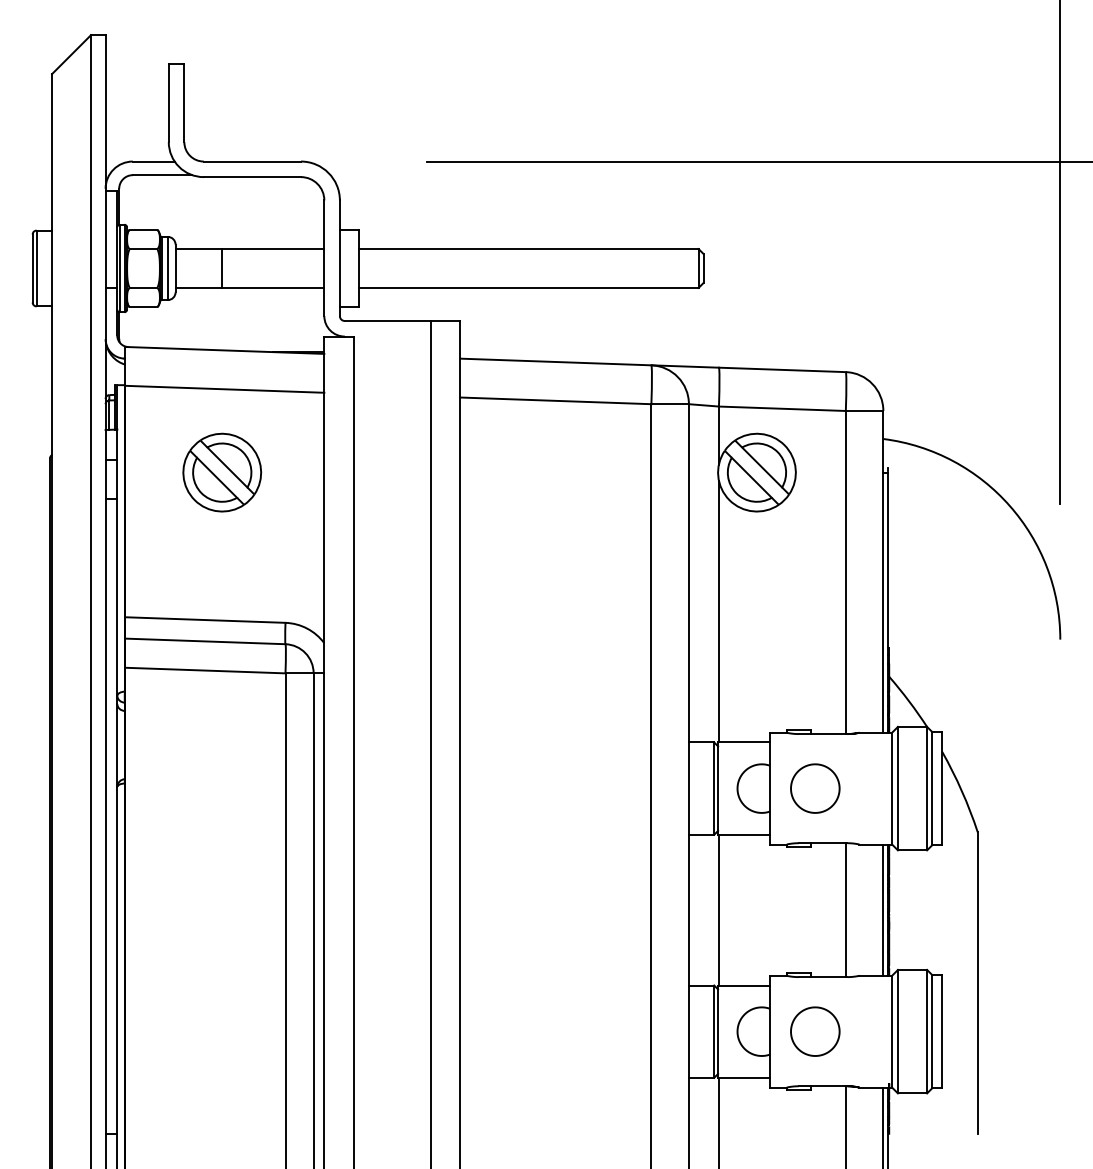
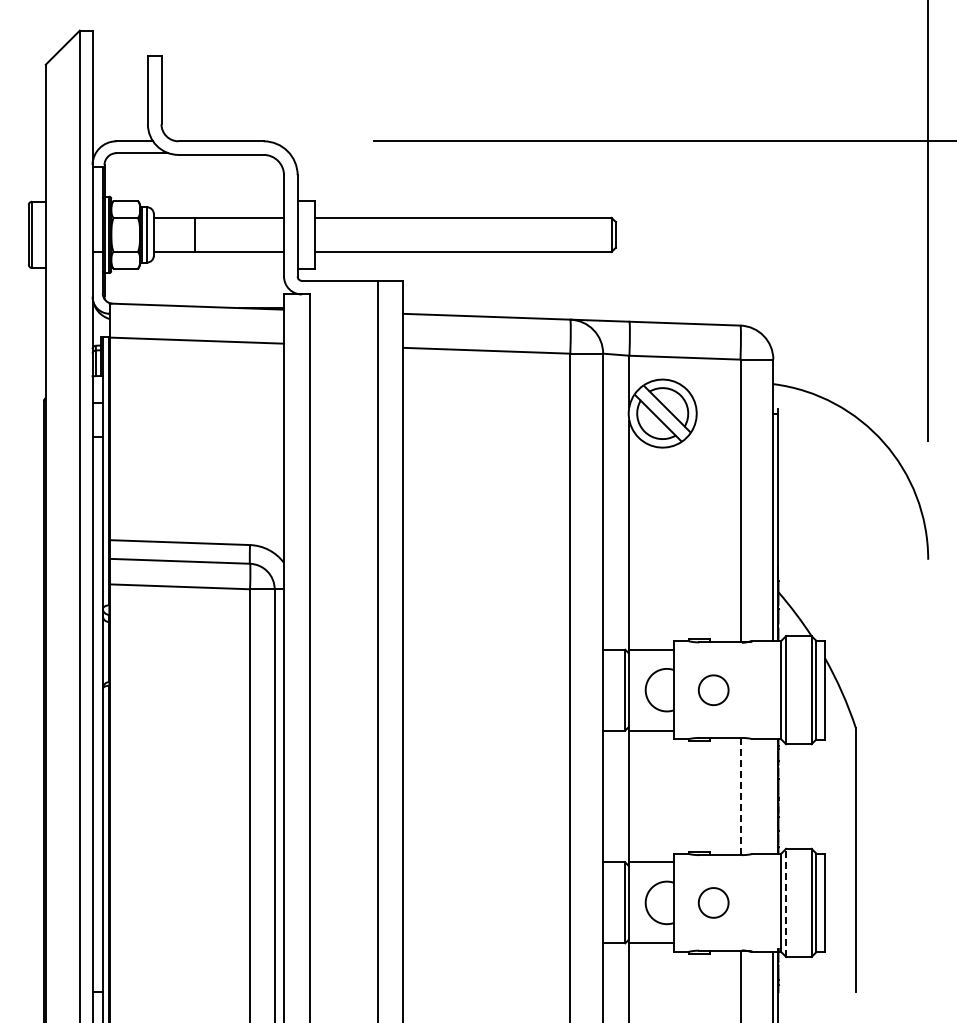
part: (222, 472) -> (194, 413), removed
part: (814, 789) -> (713, 690), size x0.7
line: (845, 910) -> (740, 796), solid -> dashed
line: (883, 910) -> (773, 796), removed
part: (814, 1031) -> (713, 902), size x0.7
line: (898, 1031) -> (786, 902), solid -> dashed

